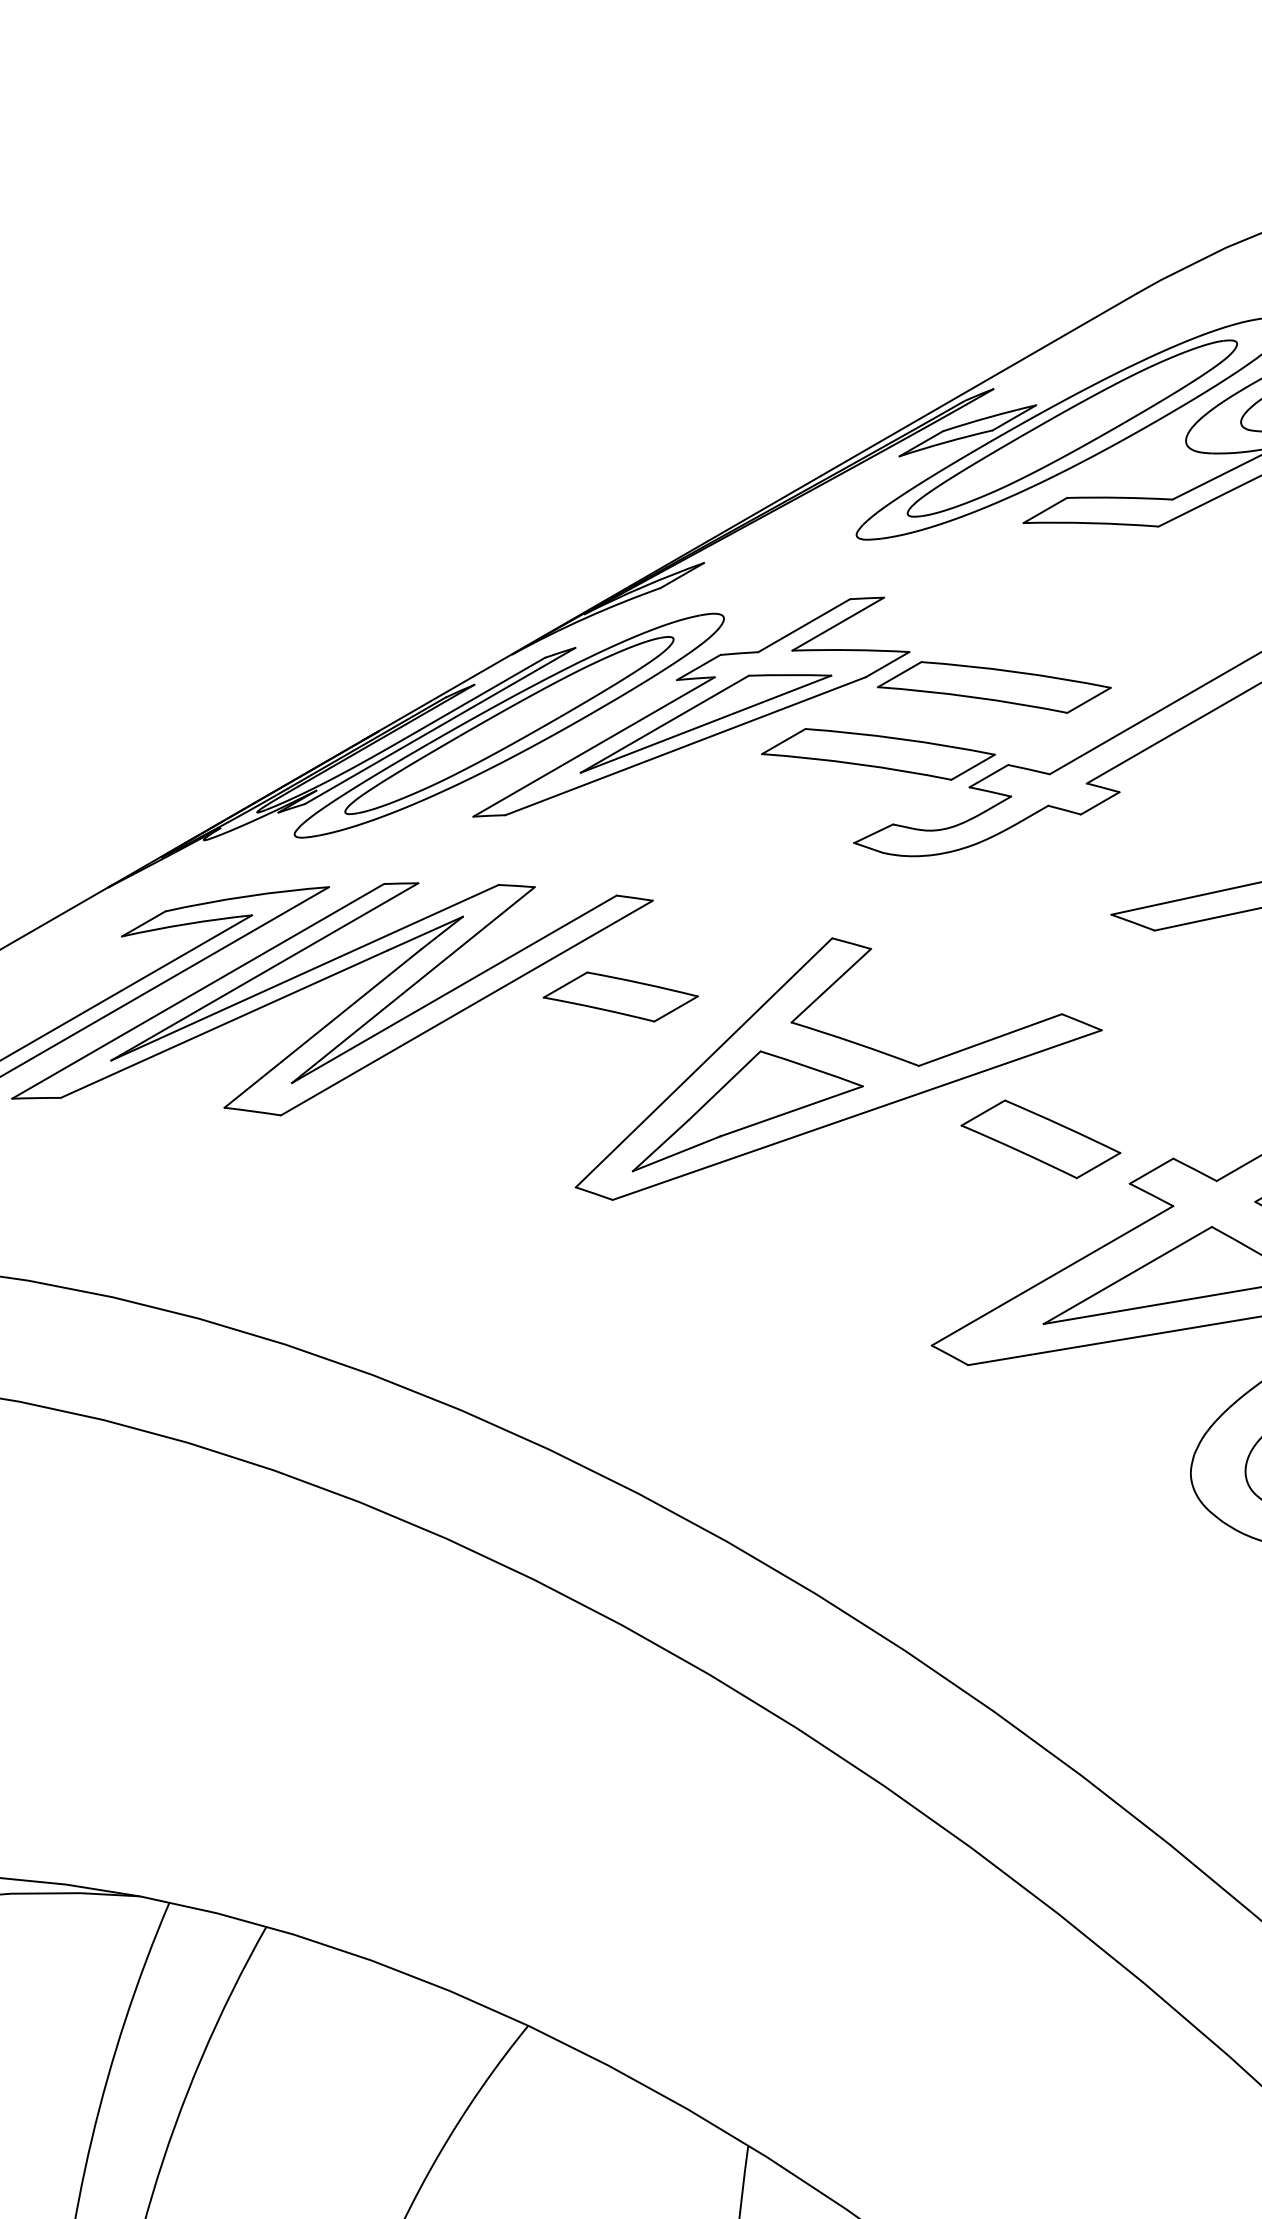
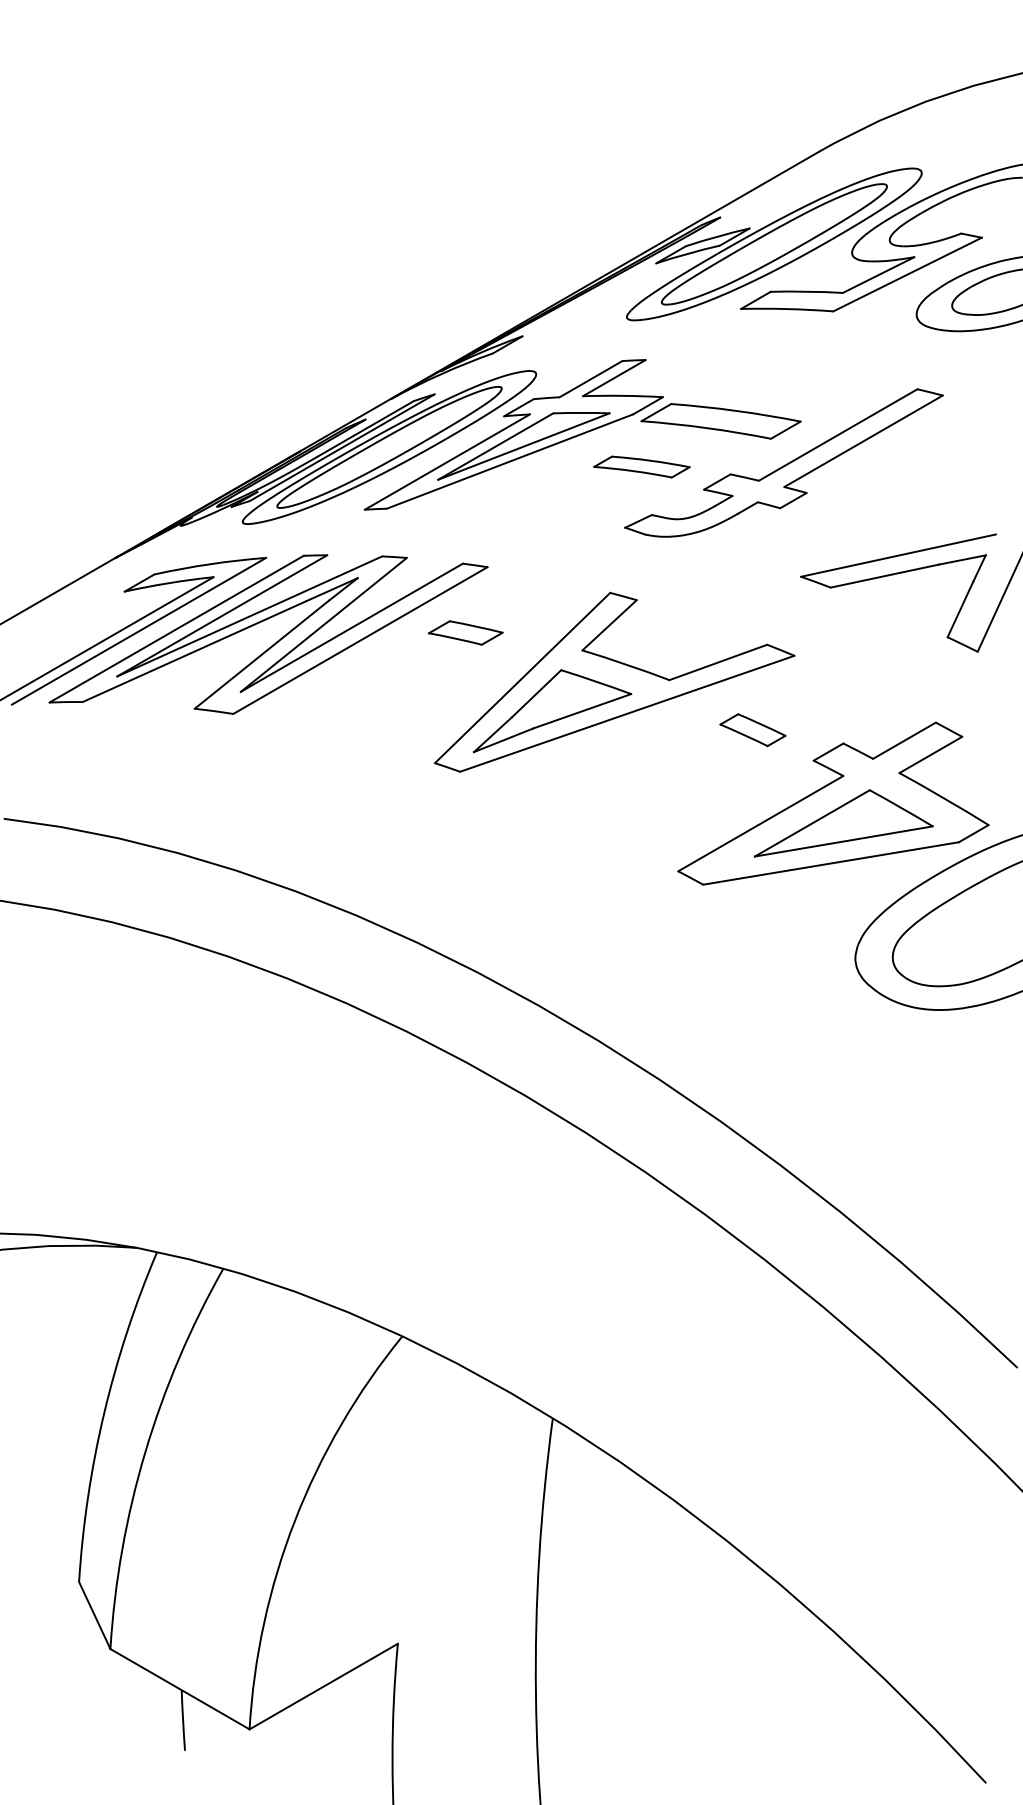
part: (877, 753) -> (641, 466), size x0.6
part: (620, 996) -> (465, 632), size x0.7
part: (1040, 1138) -> (752, 729), size x0.6

